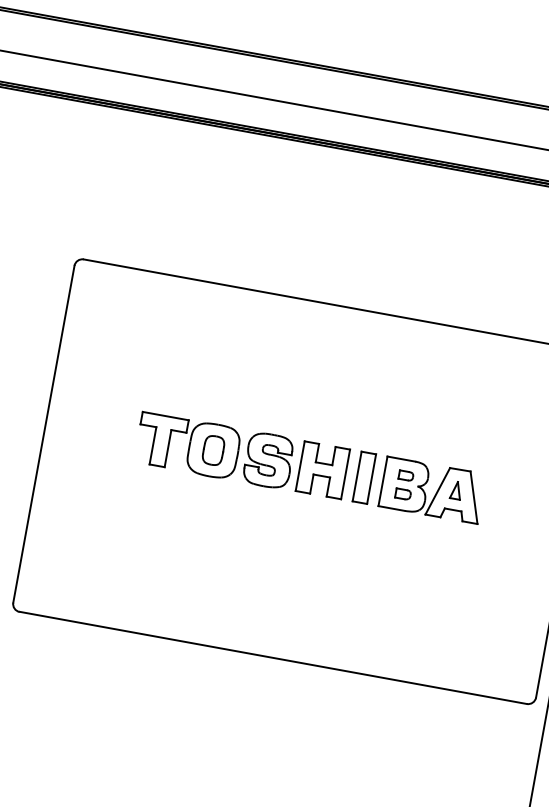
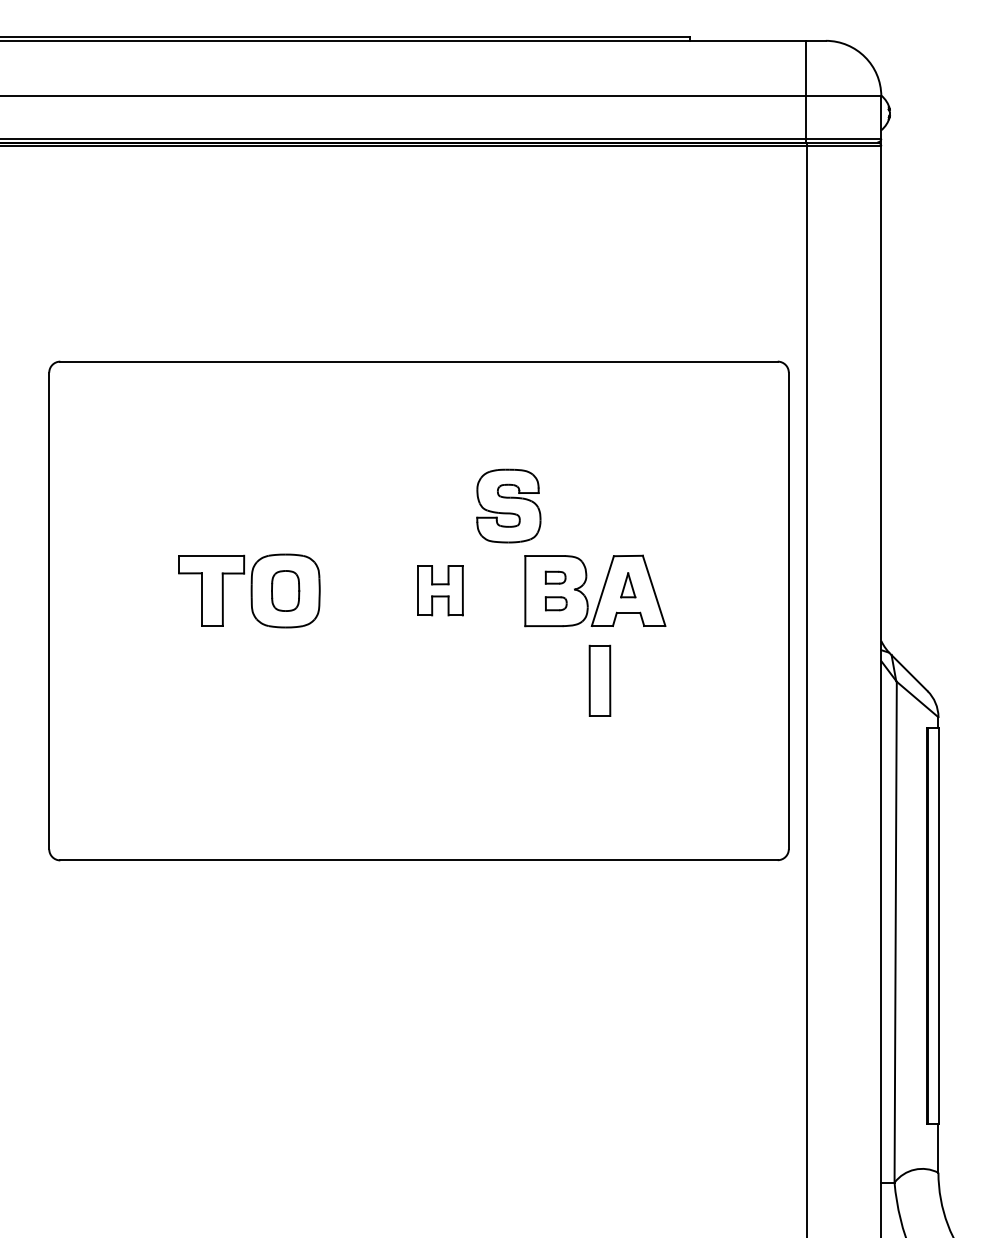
part: (268, 460) -> (508, 505), moved
part: (323, 470) -> (440, 590), size x0.7
part: (364, 477) -> (599, 680), moved

